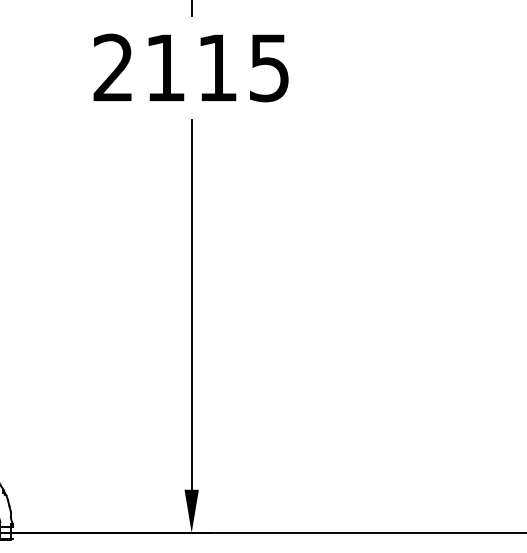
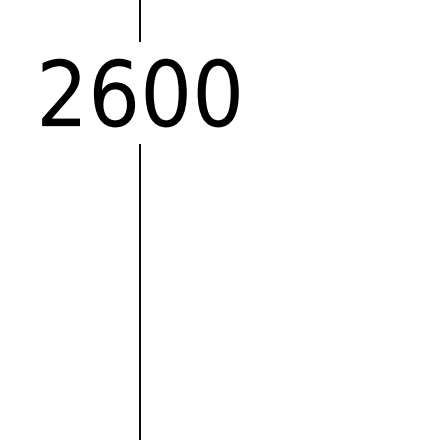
text: (217, 67) -> (165, 92), 2115 -> 2600

